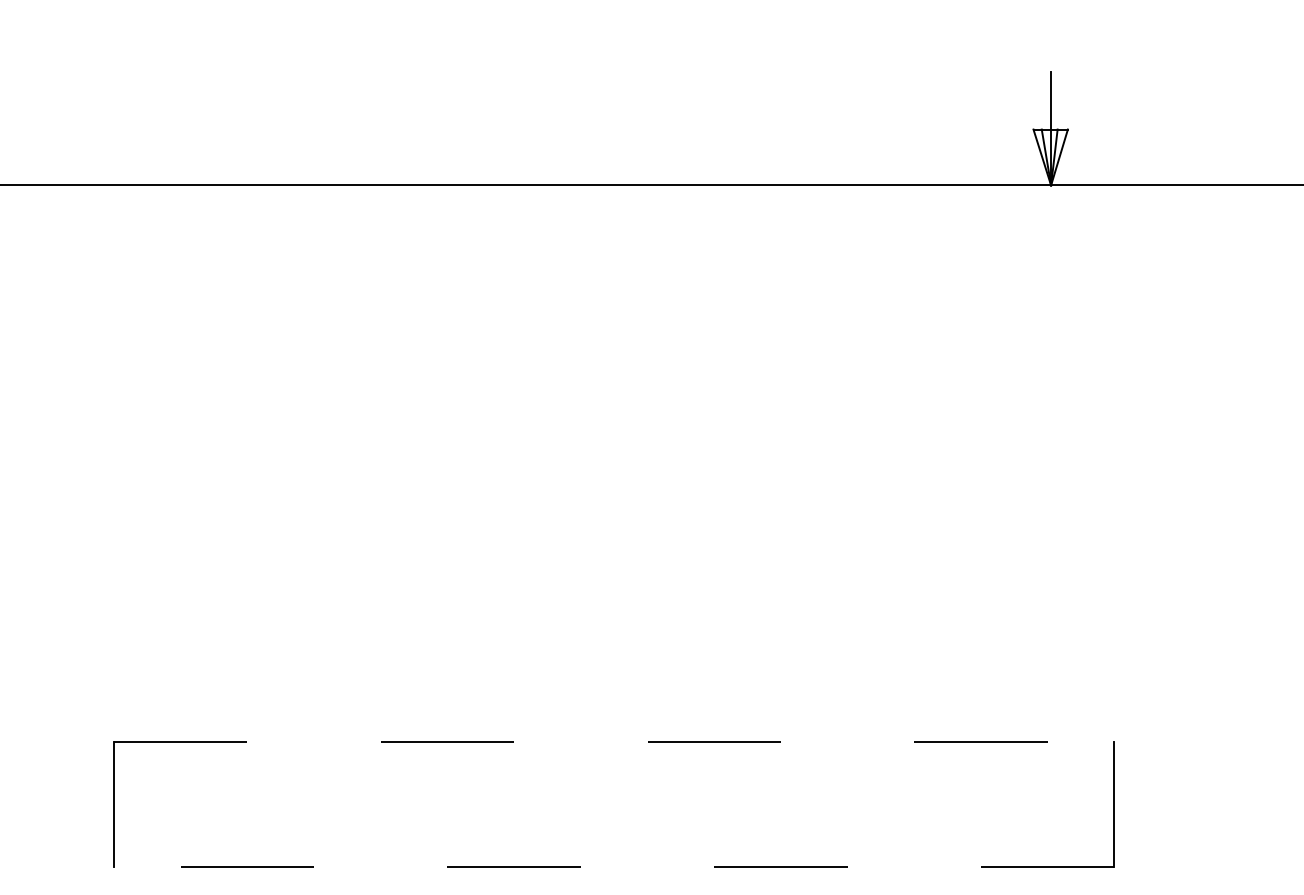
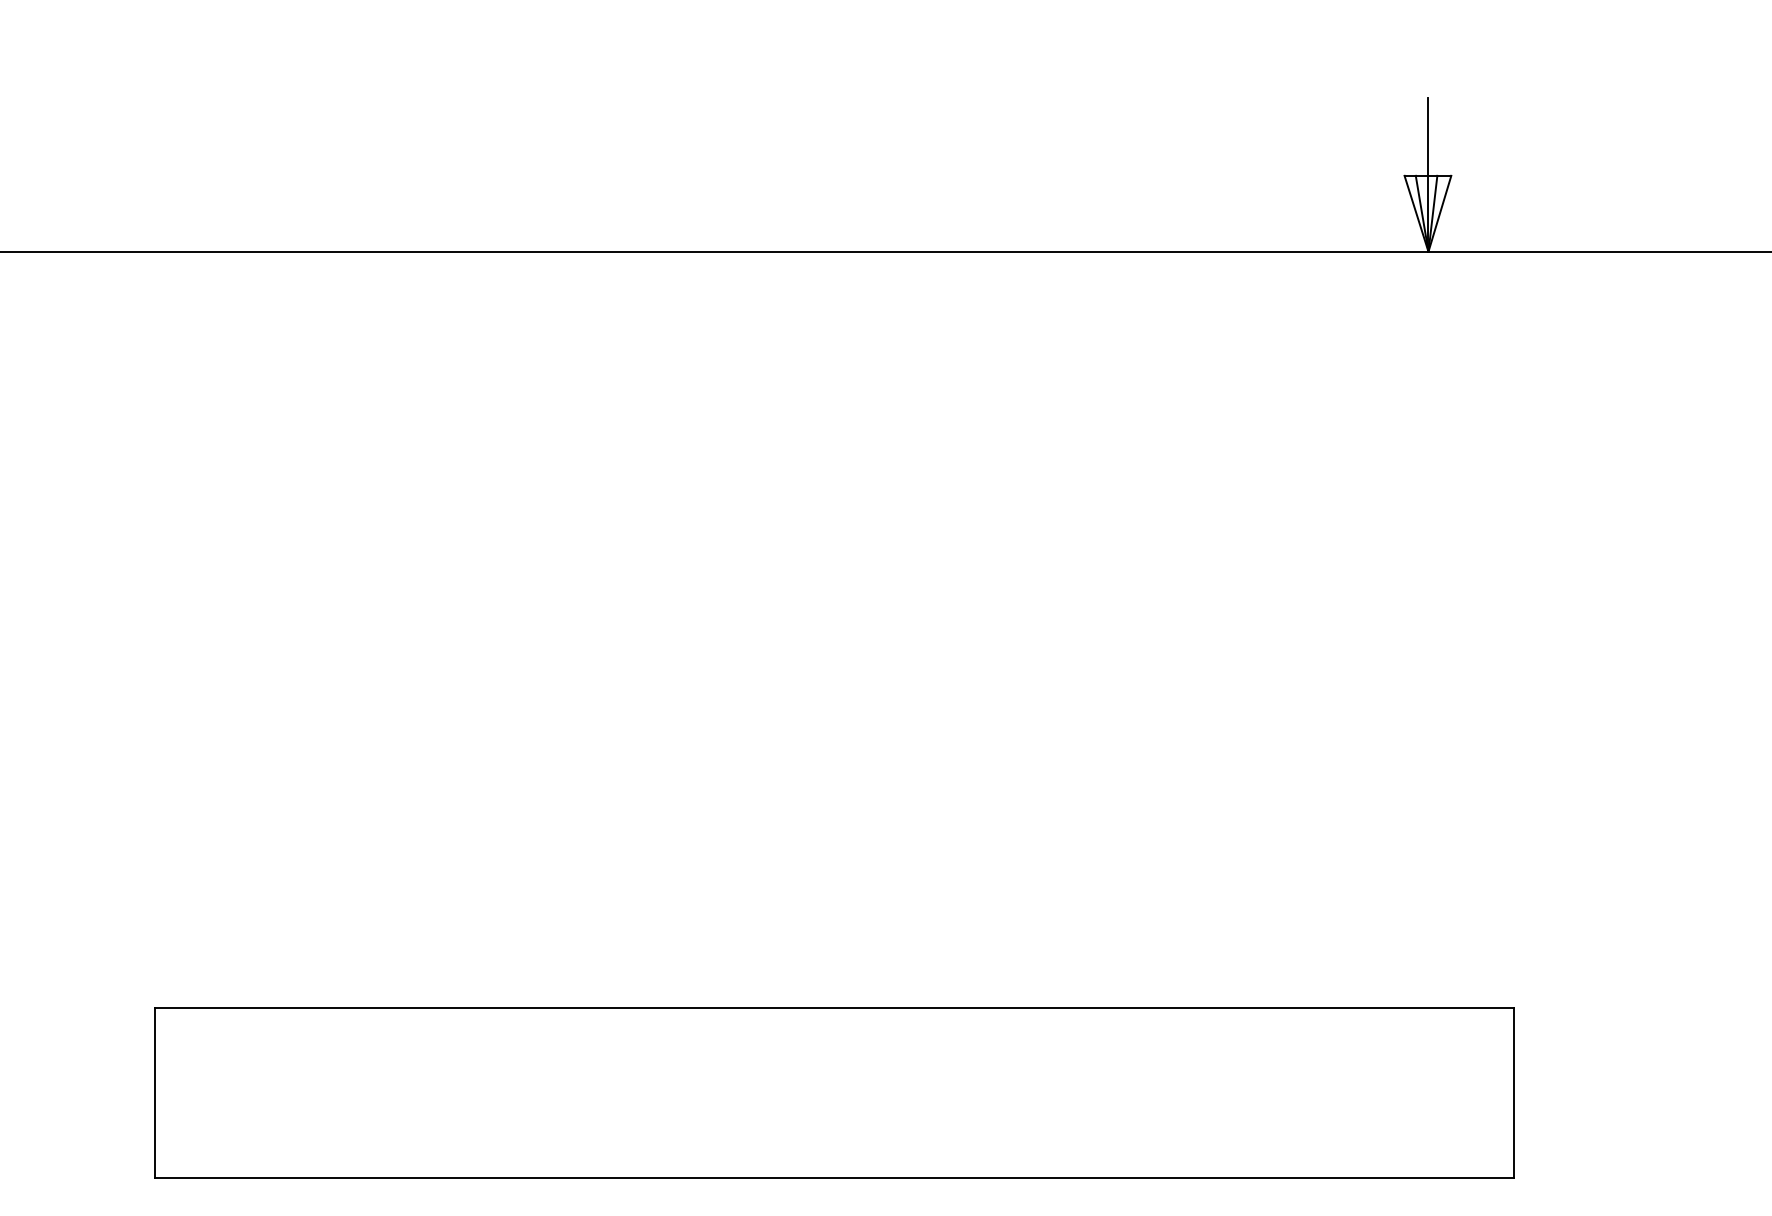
line: (614, 741) -> (834, 1007), dashed -> solid
line: (614, 866) -> (834, 1177), dashed -> solid

